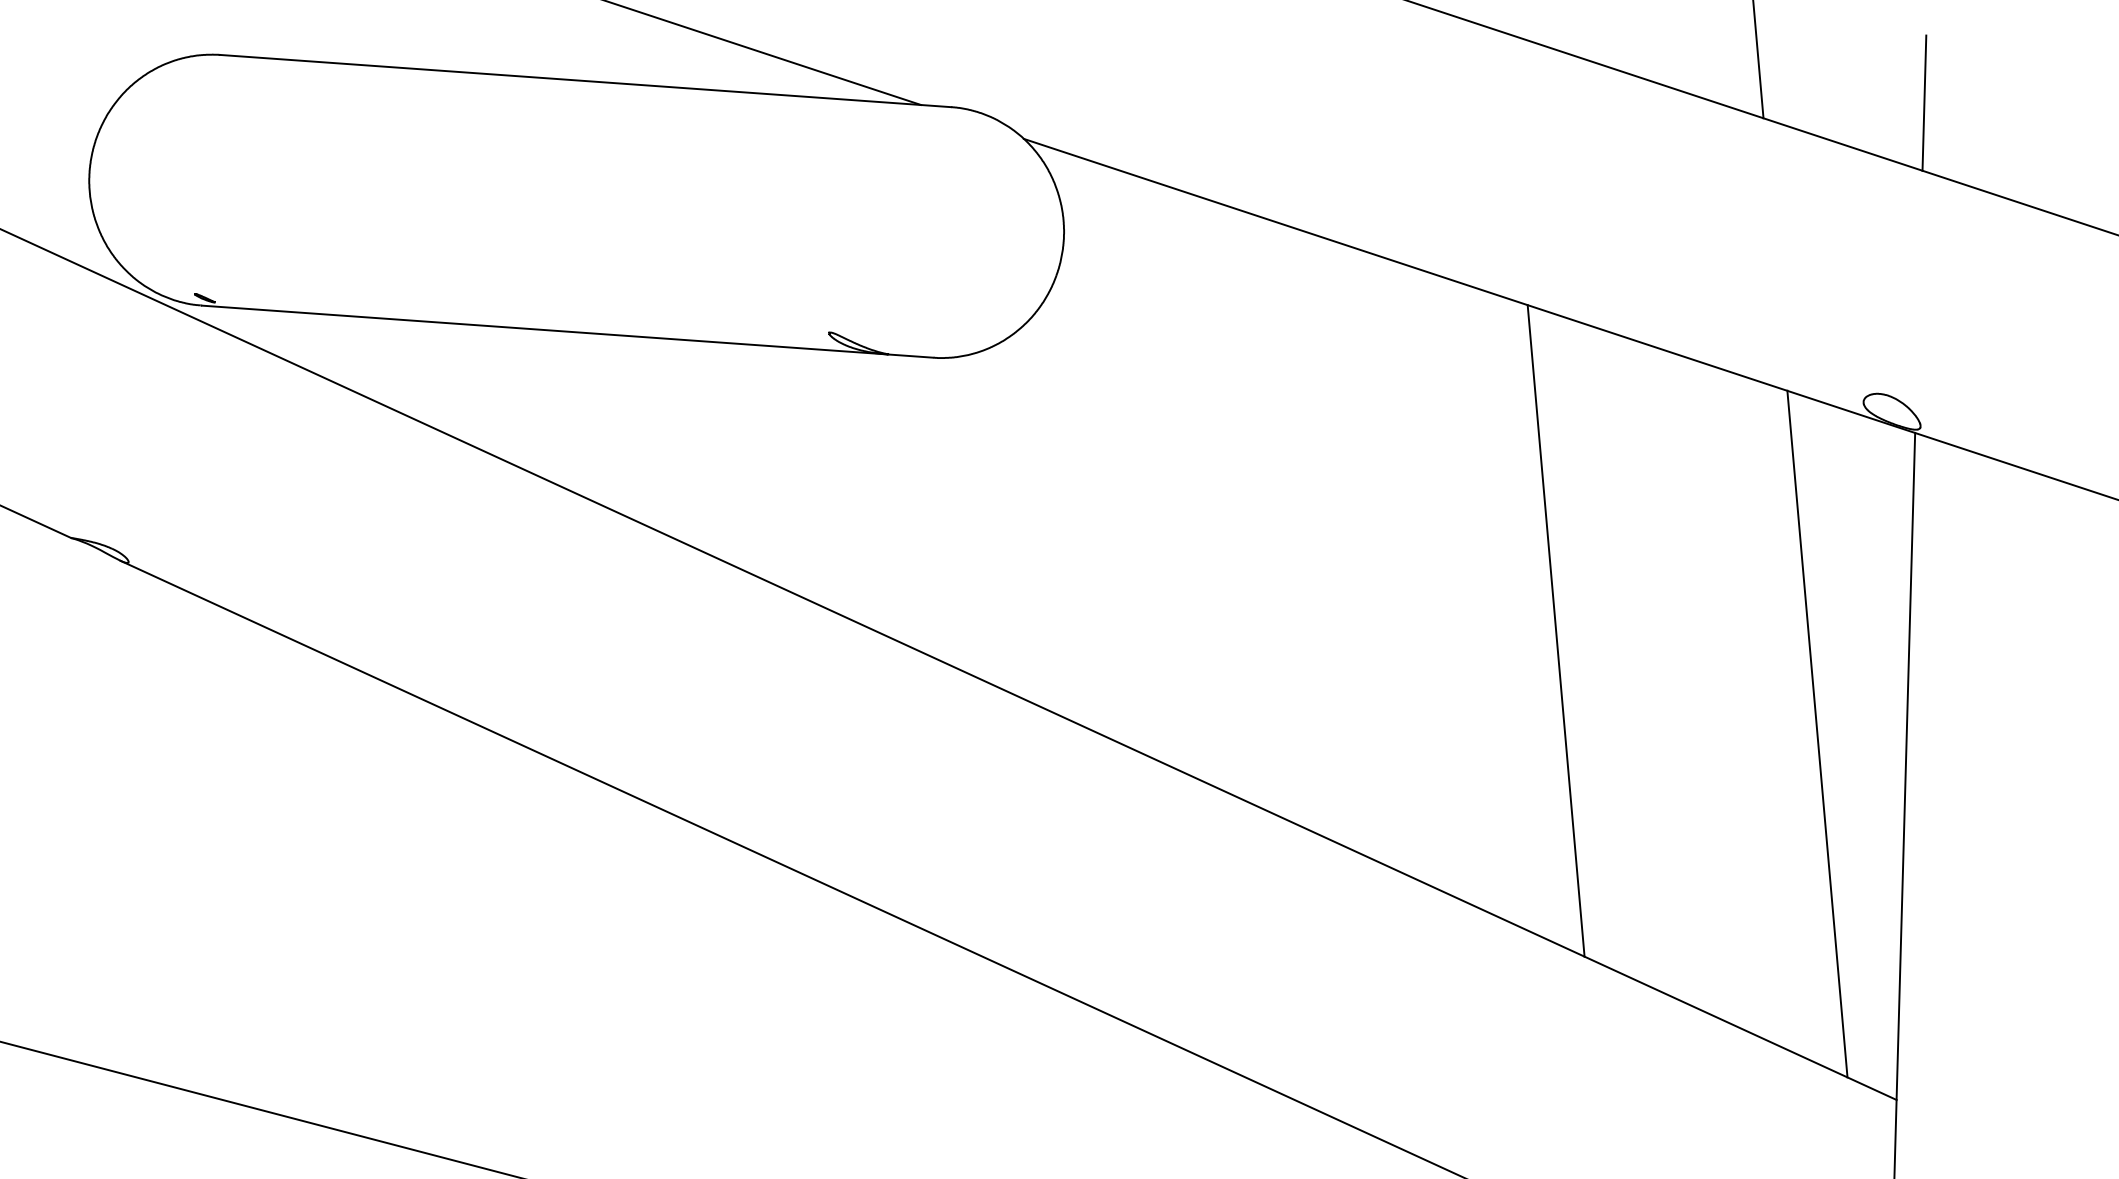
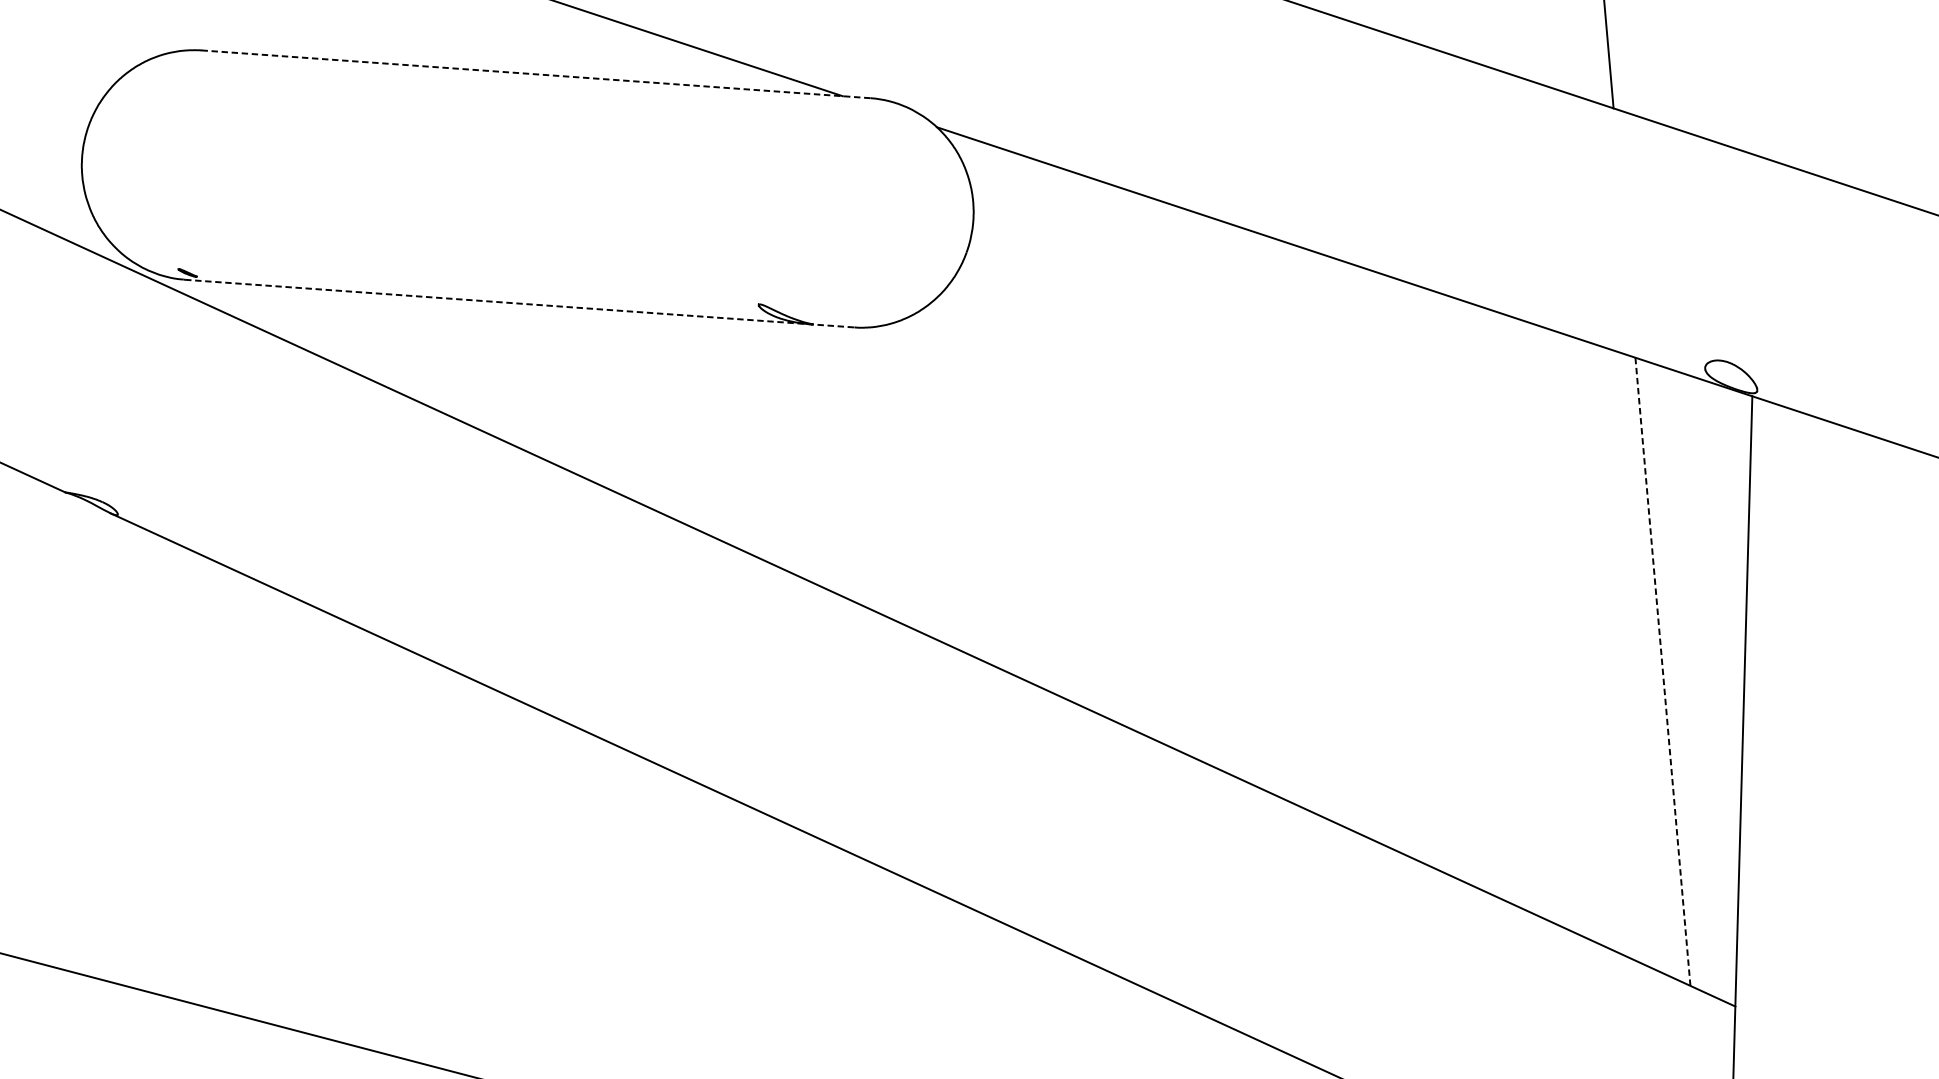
line: (585, 81) -> (535, 74), solid -> dashed
line: (1924, 102) -> (1760, 93), removed
line: (567, 331) -> (519, 303), solid -> dashed
line: (1555, 630) -> (1423, 577), removed
line: (1817, 734) -> (1662, 672), solid -> dashed

